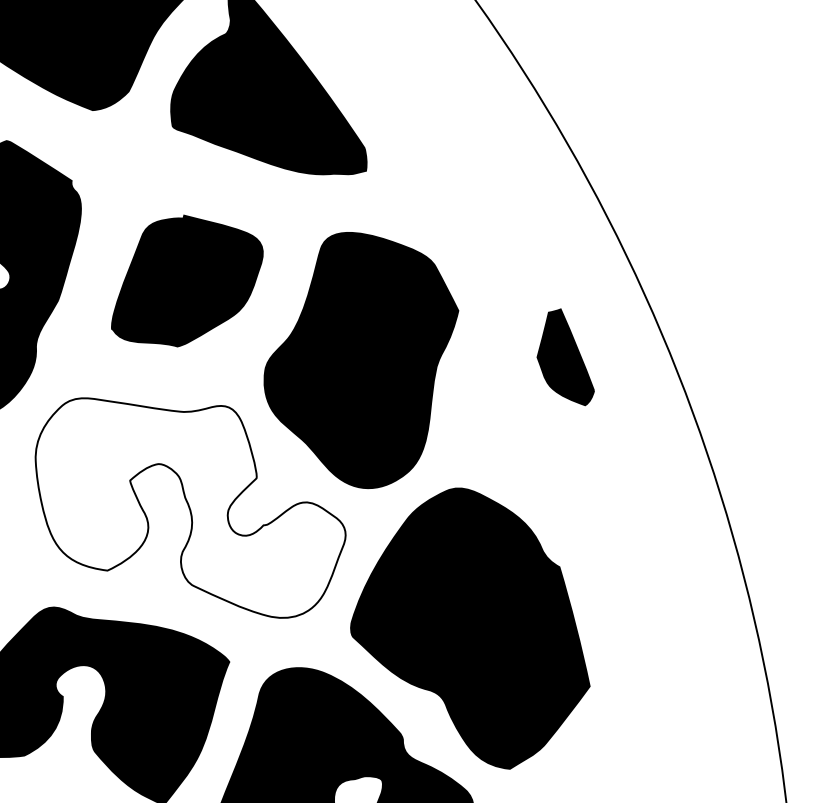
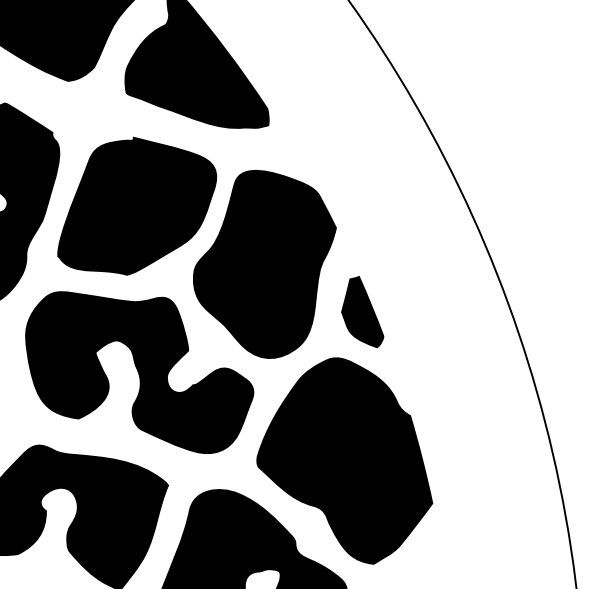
part: (187, 280) -> (137, 205), size x1.43
part: (565, 356) -> (362, 311), moved
fill: (190, 507) -> (139, 372), added

